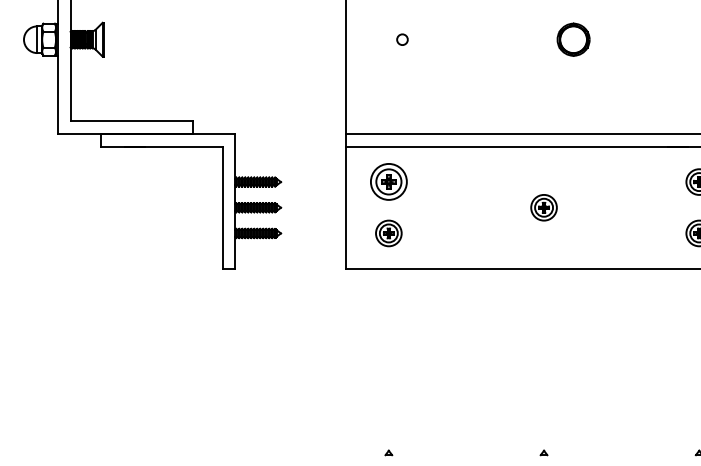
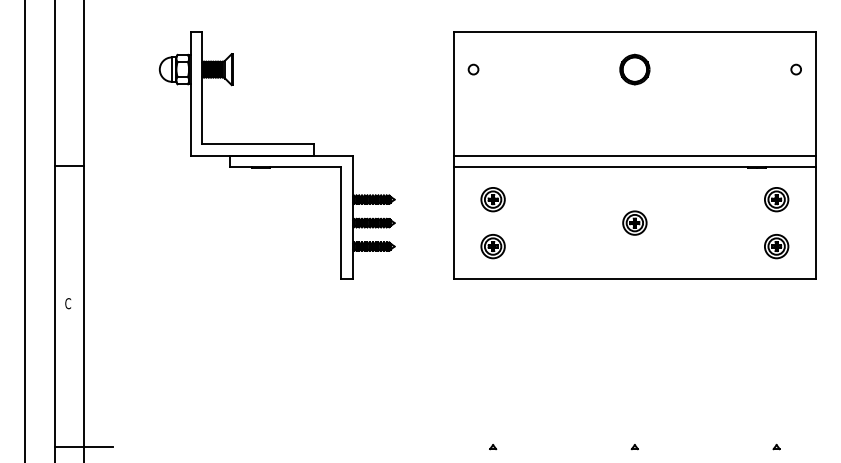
circle: (402, 39) -> (473, 69), moved
part: (573, 39) -> (634, 69), moved
part: (388, 181) -> (492, 199), size x0.71

